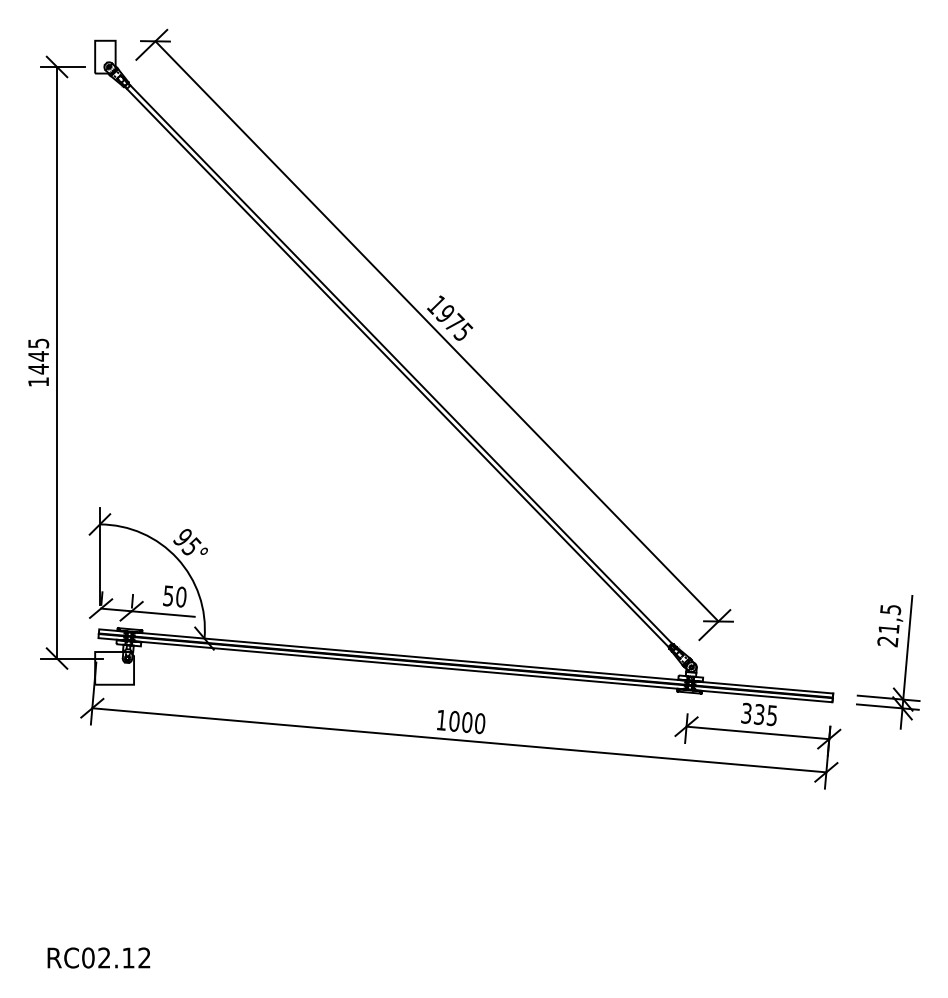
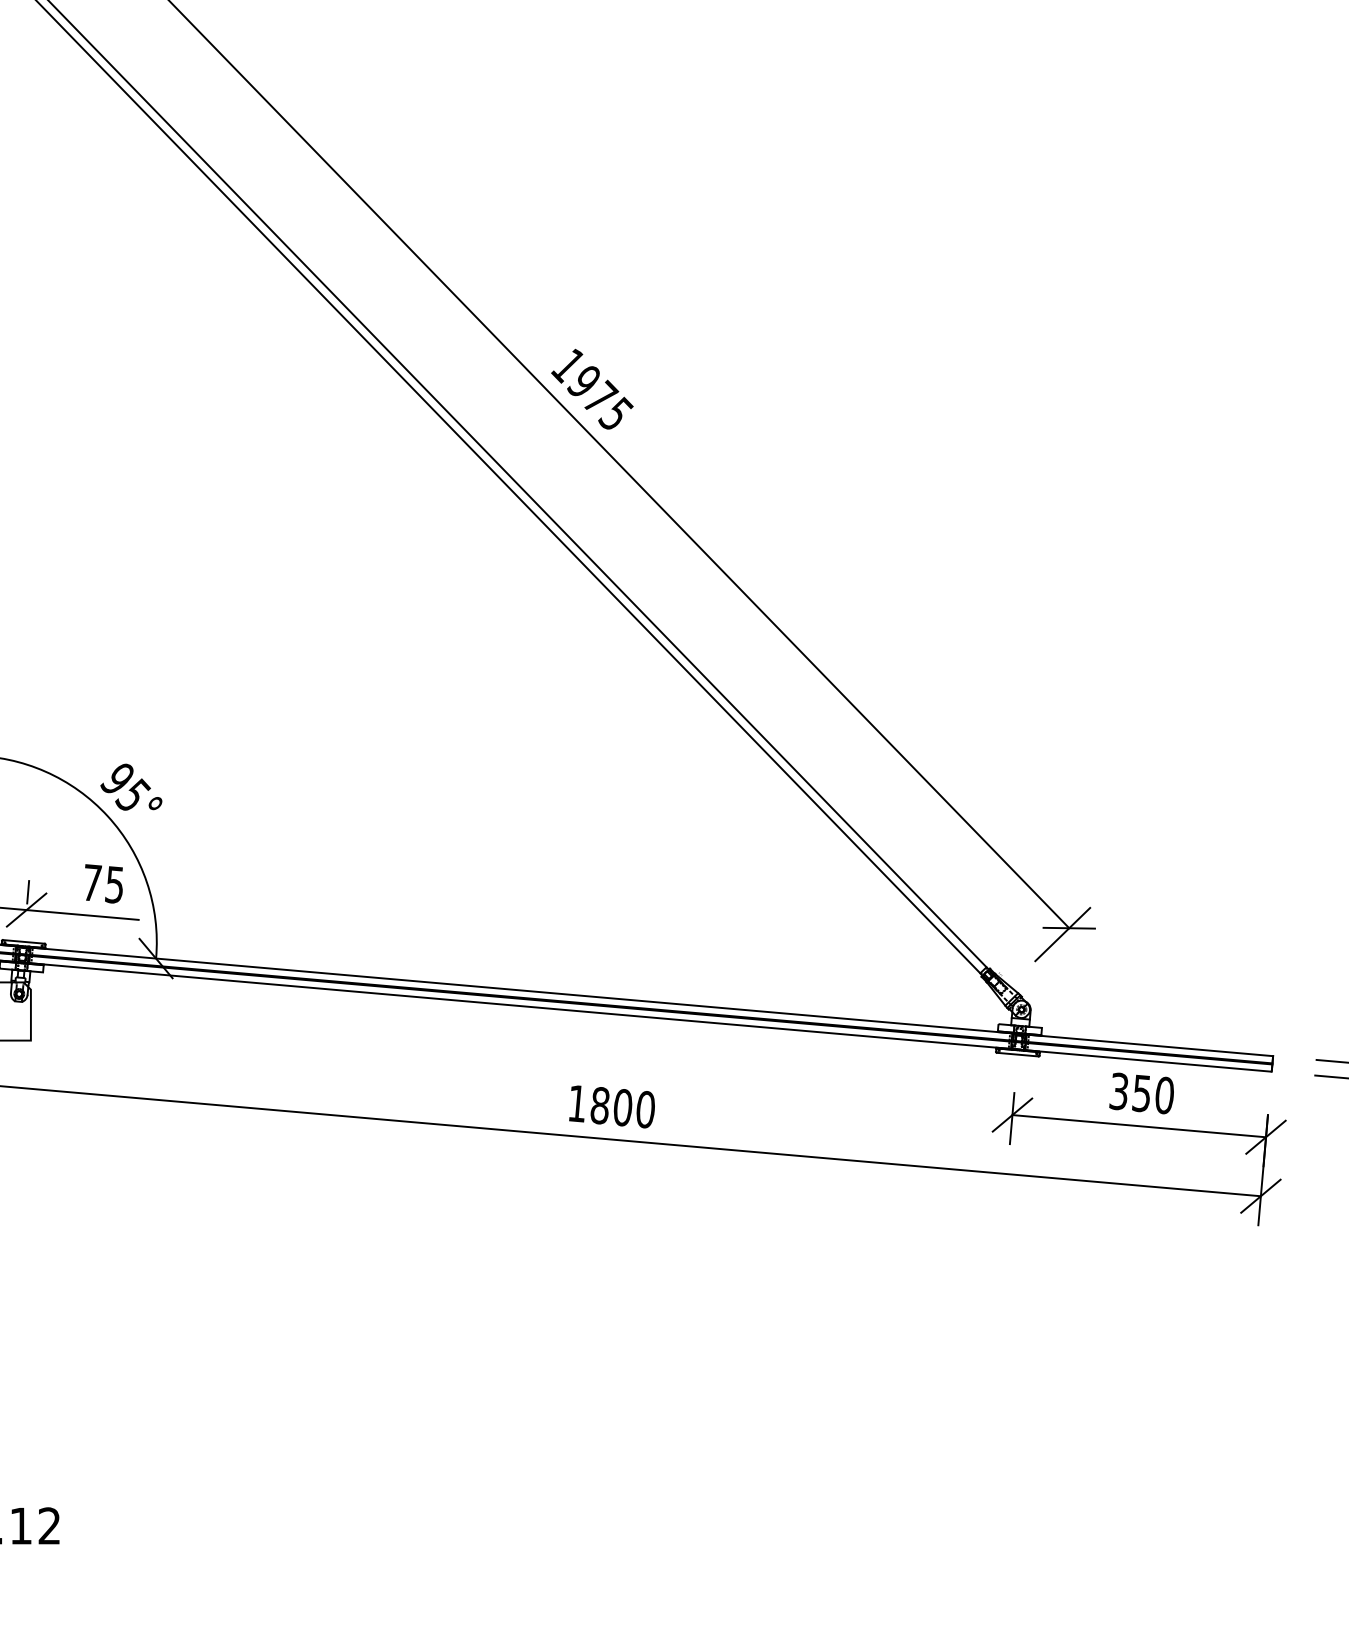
text: (174, 596) -> (102, 883), 50 -> 75
text: (766, 715) -> (1154, 1095), 335 -> 350
text: (454, 721) -> (600, 1105), 1000 -> 1800

